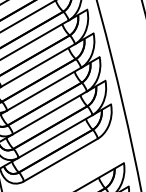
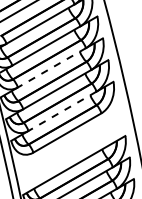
line: (43, 89) -> (51, 68), solid -> dashed
line: (54, 136) -> (61, 111), solid -> dashed

